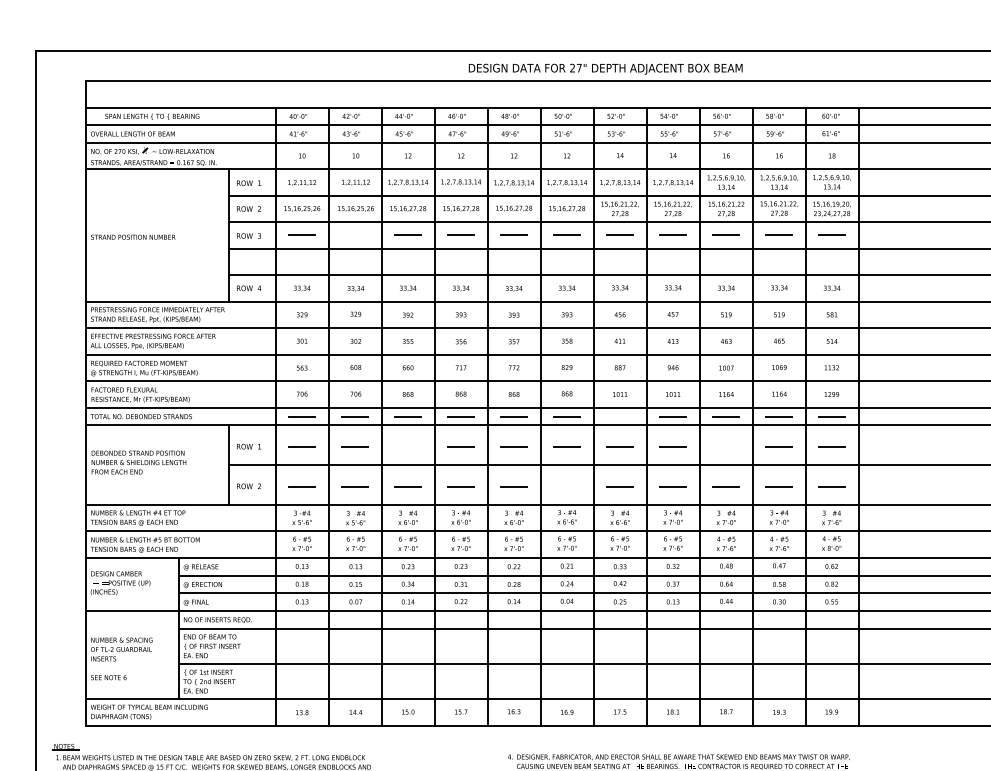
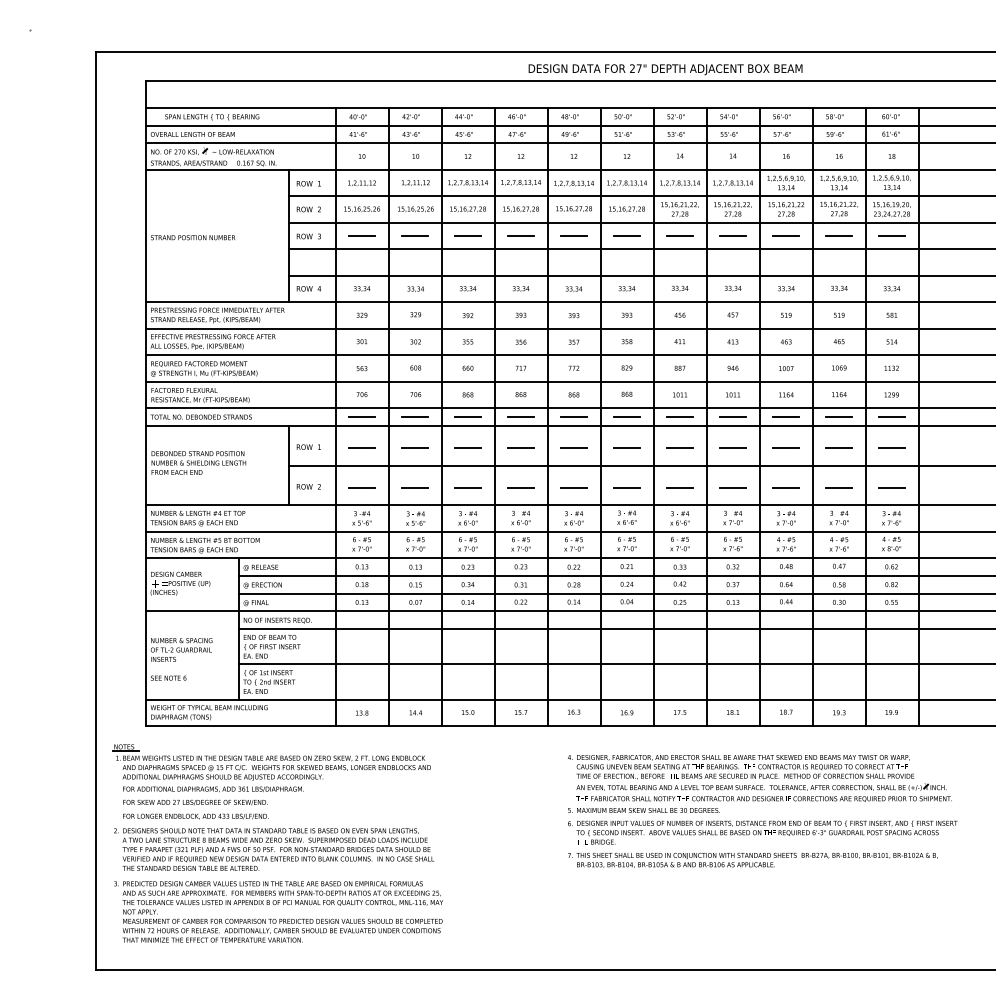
line: (354, 235) -> (414, 235), added
line: (619, 417) -> (679, 417), added
line: (407, 447) -> (467, 447), added
line: (725, 447) -> (785, 447), added
line: (566, 487) -> (626, 487), added

